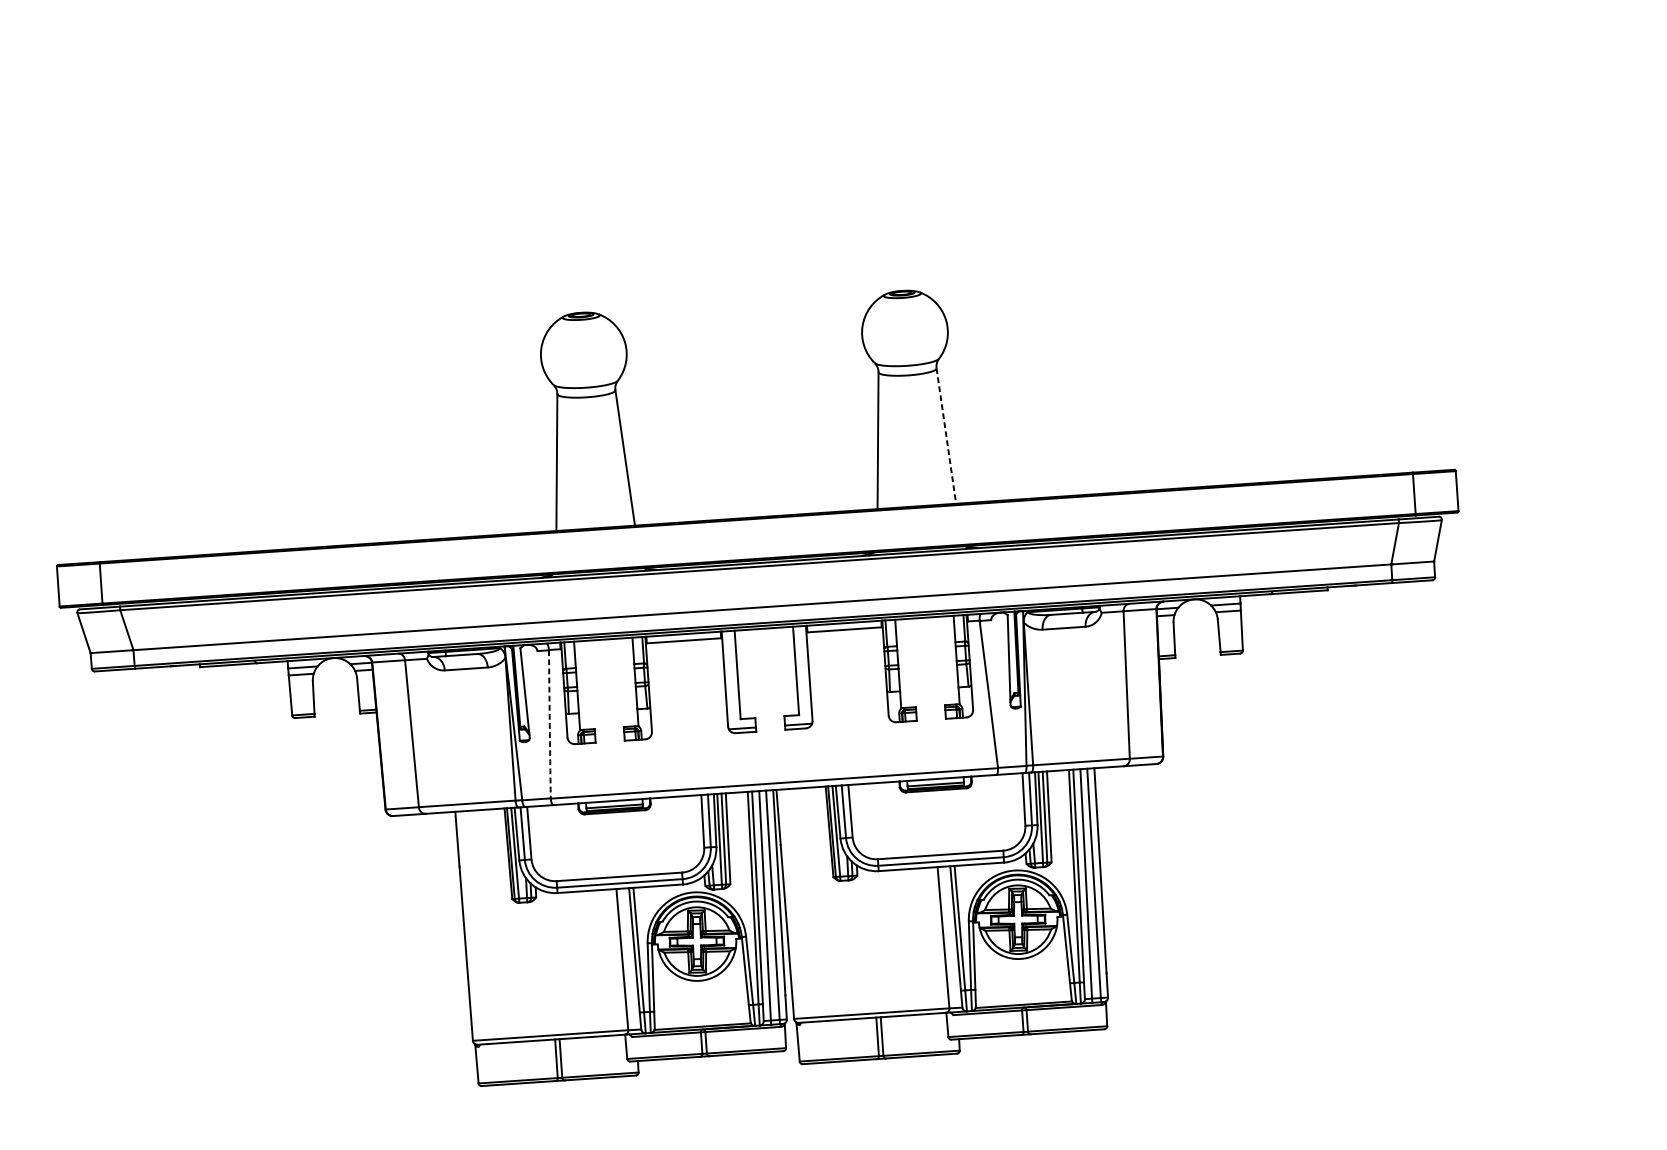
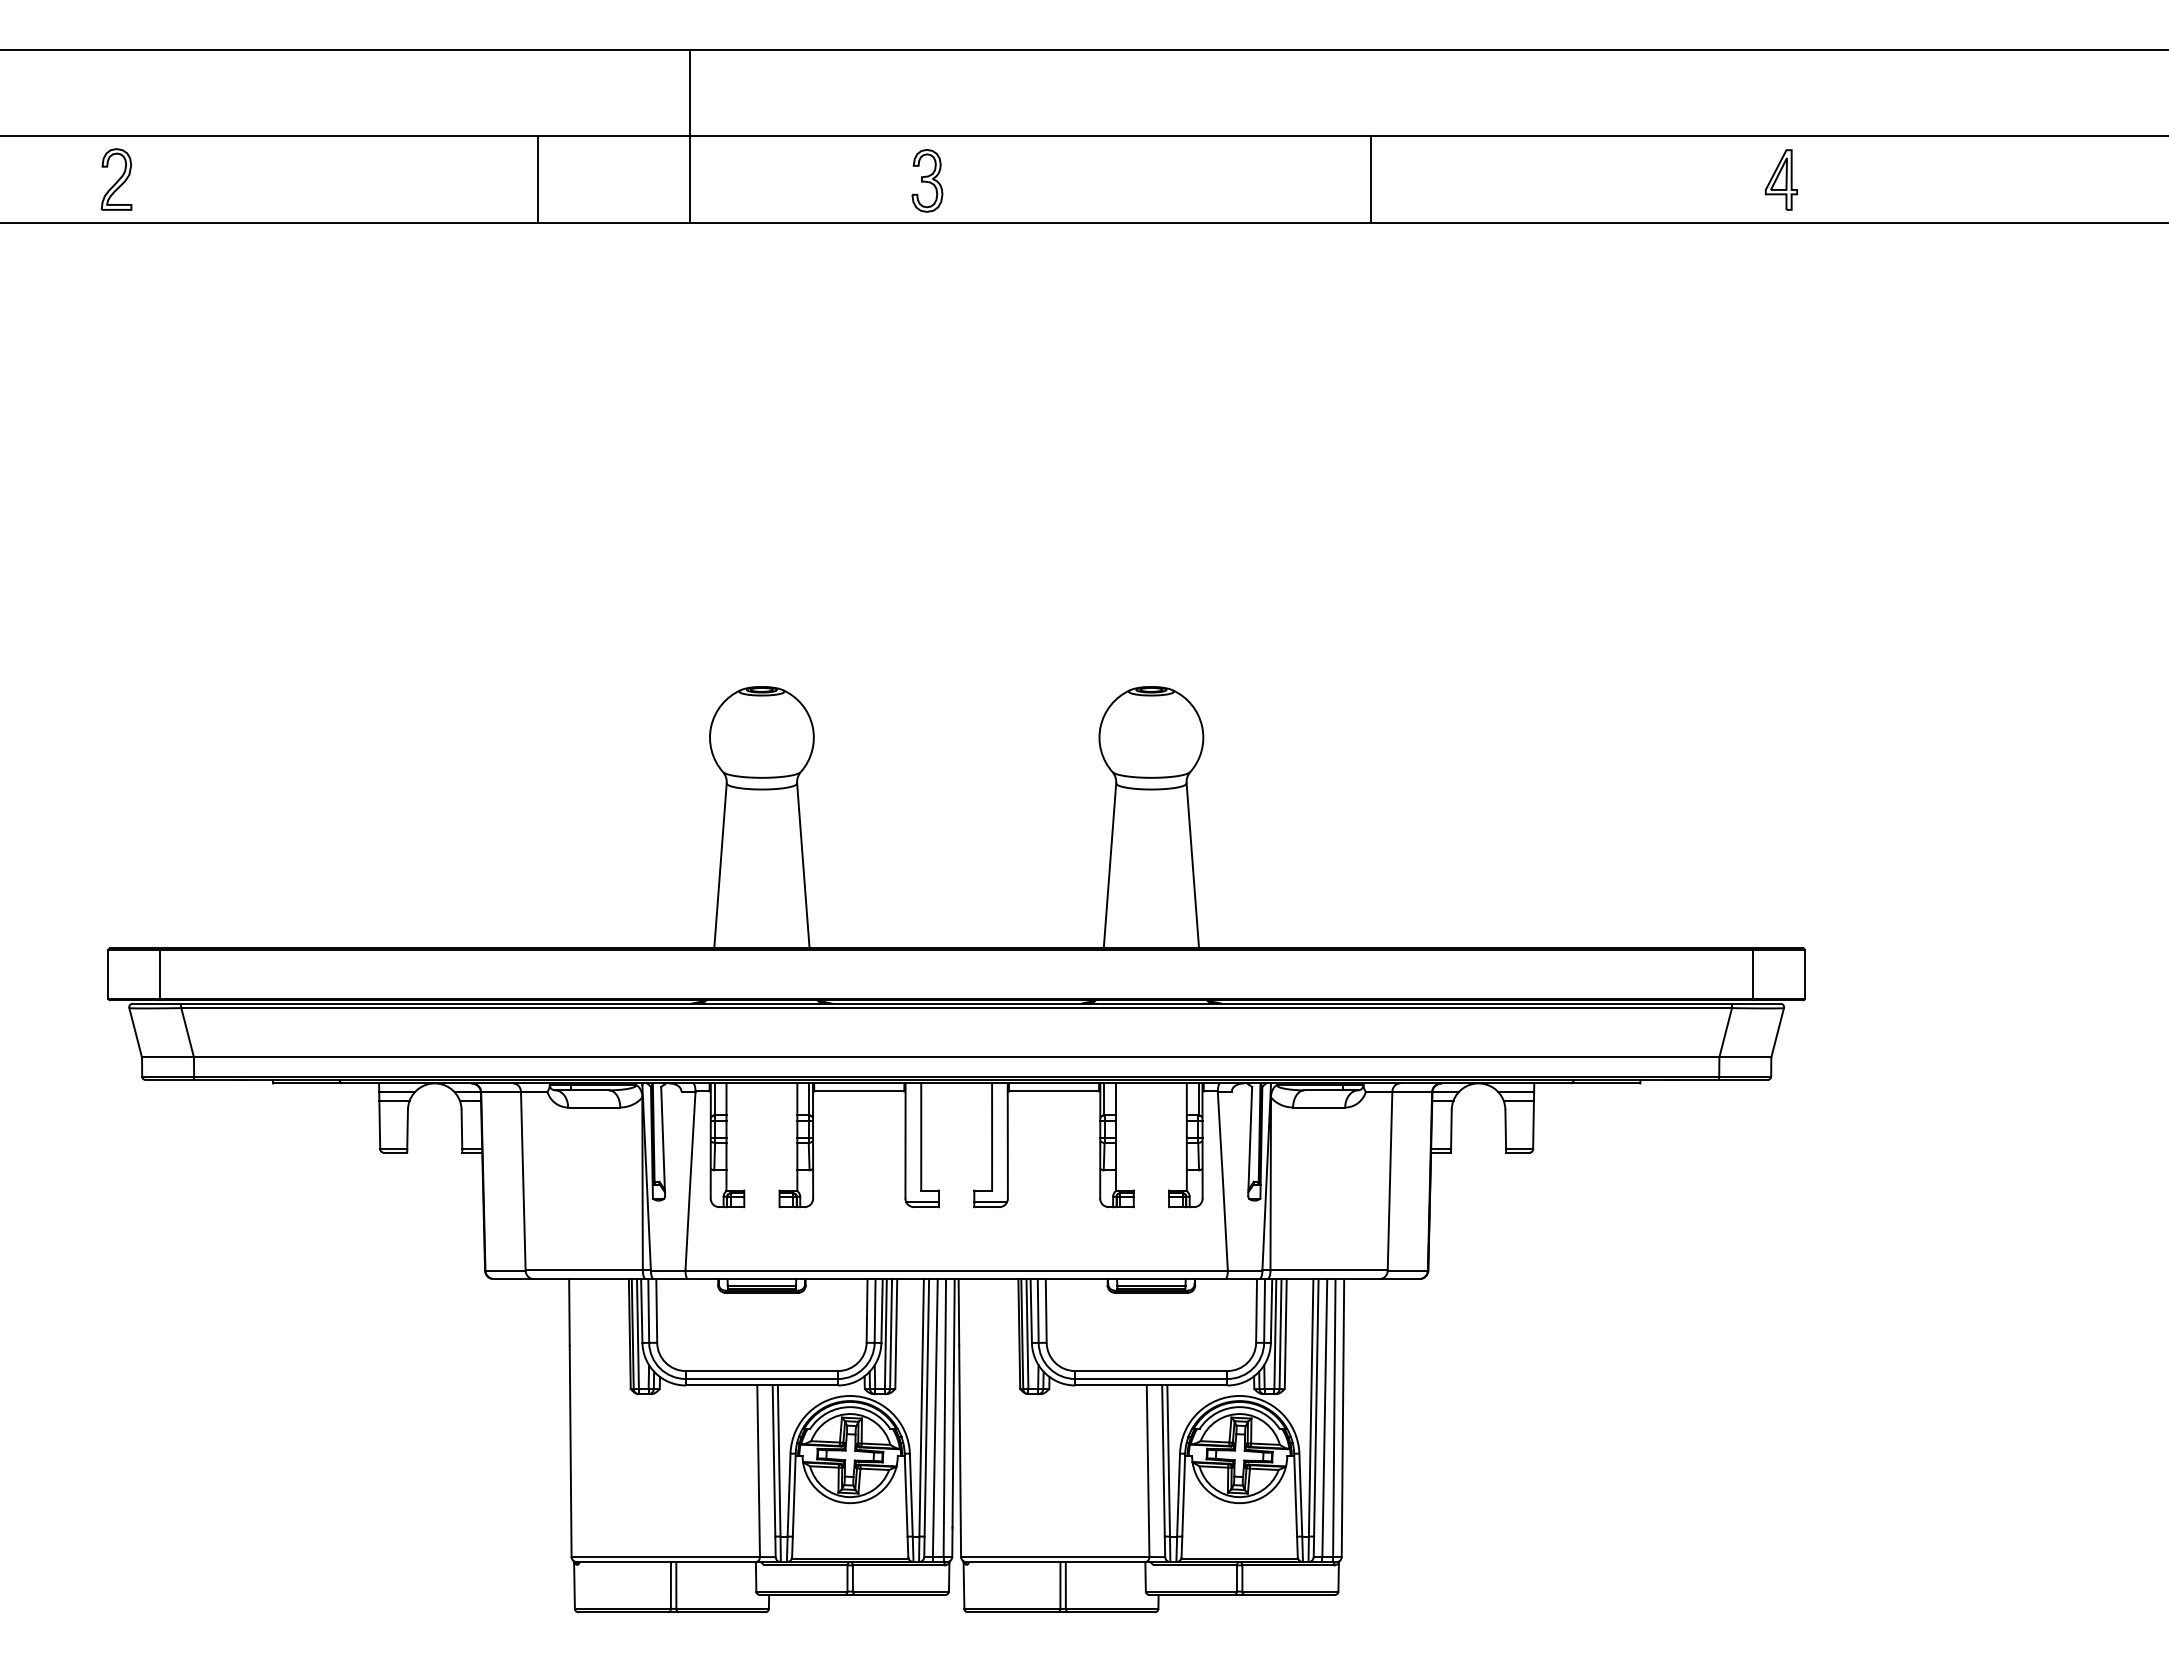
line: (946, 435) -> (1192, 865), dashed -> solid
arc: (549, 724) -> (690, 1181), dashed -> solid

